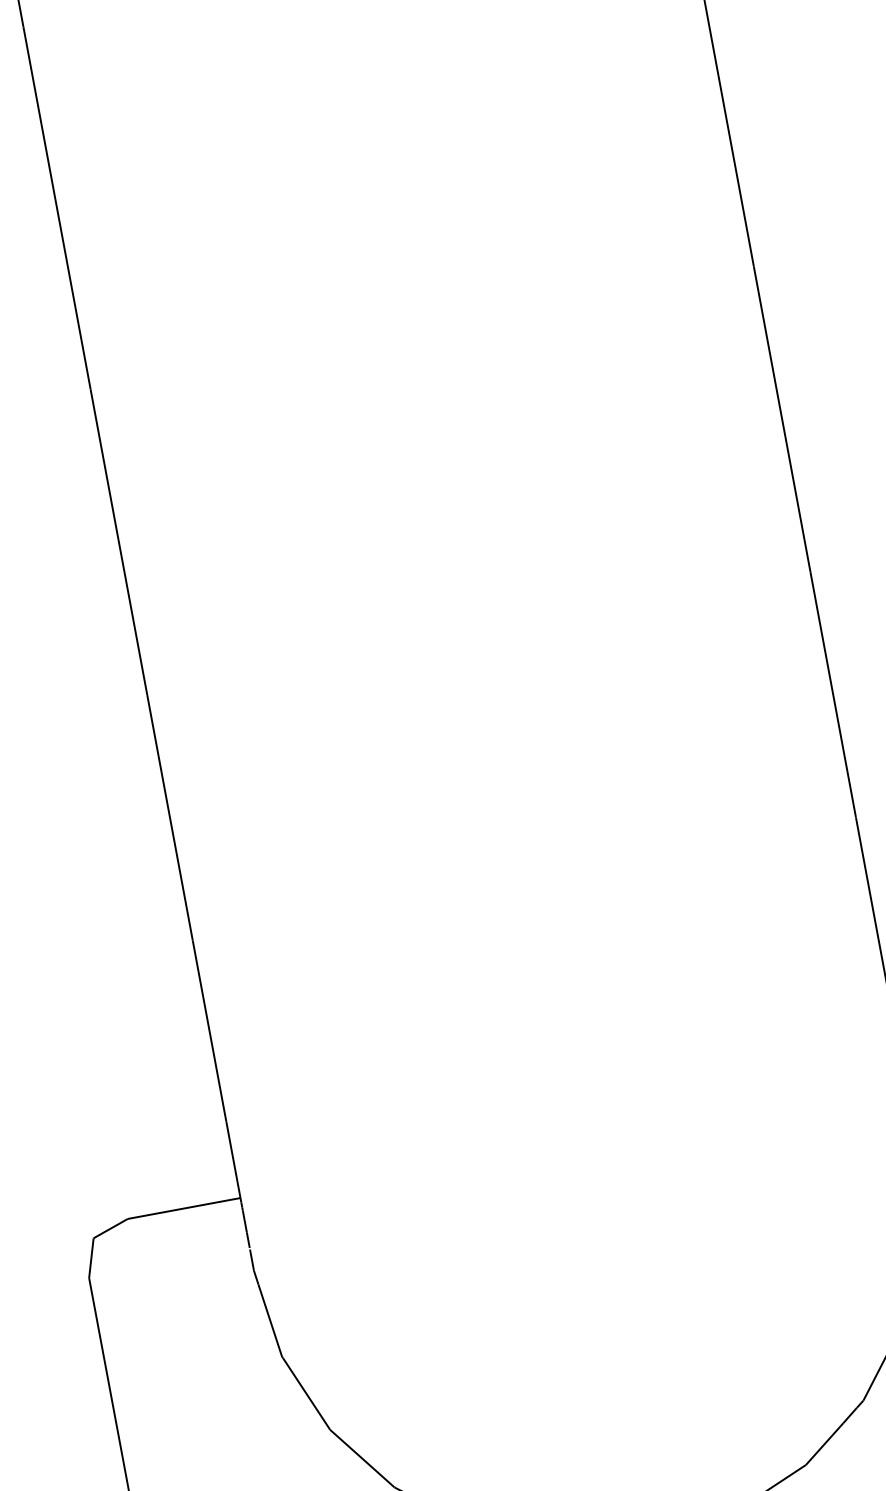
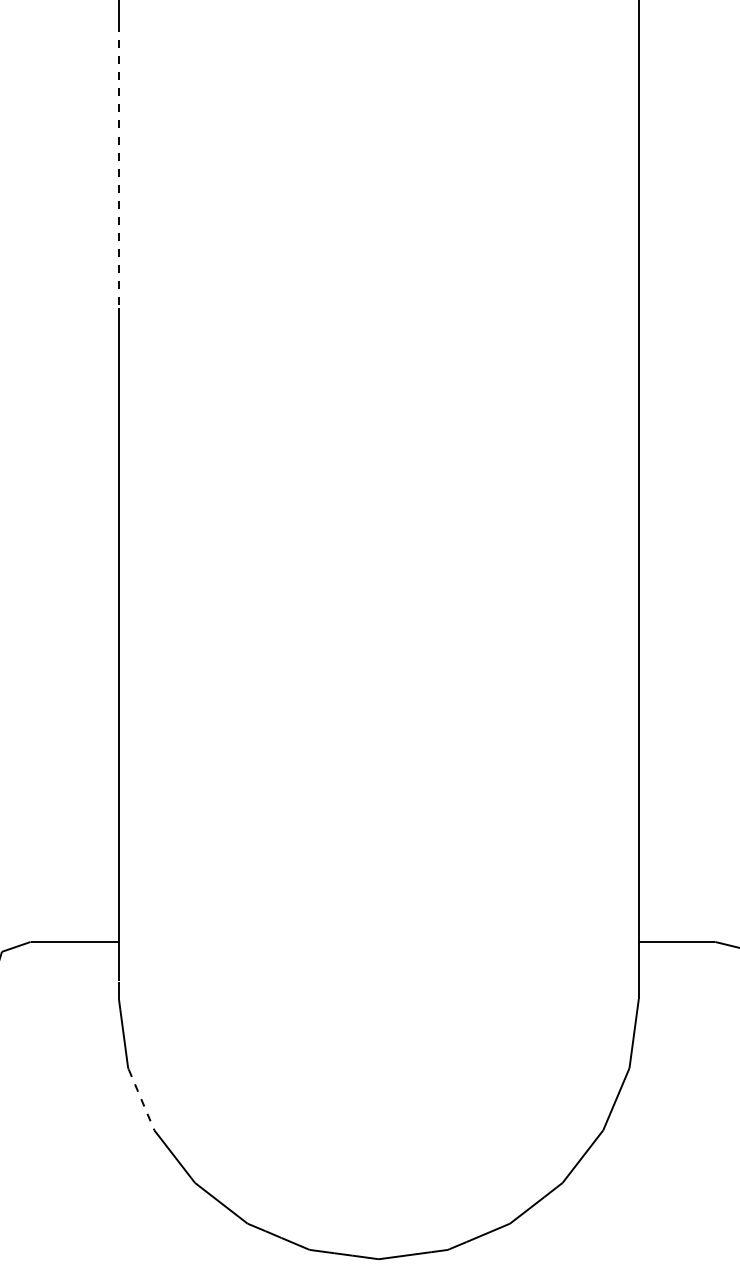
line: (56, 208) -> (118, 166), solid -> dashed
line: (306, 1393) -> (141, 1099), solid -> dashed

